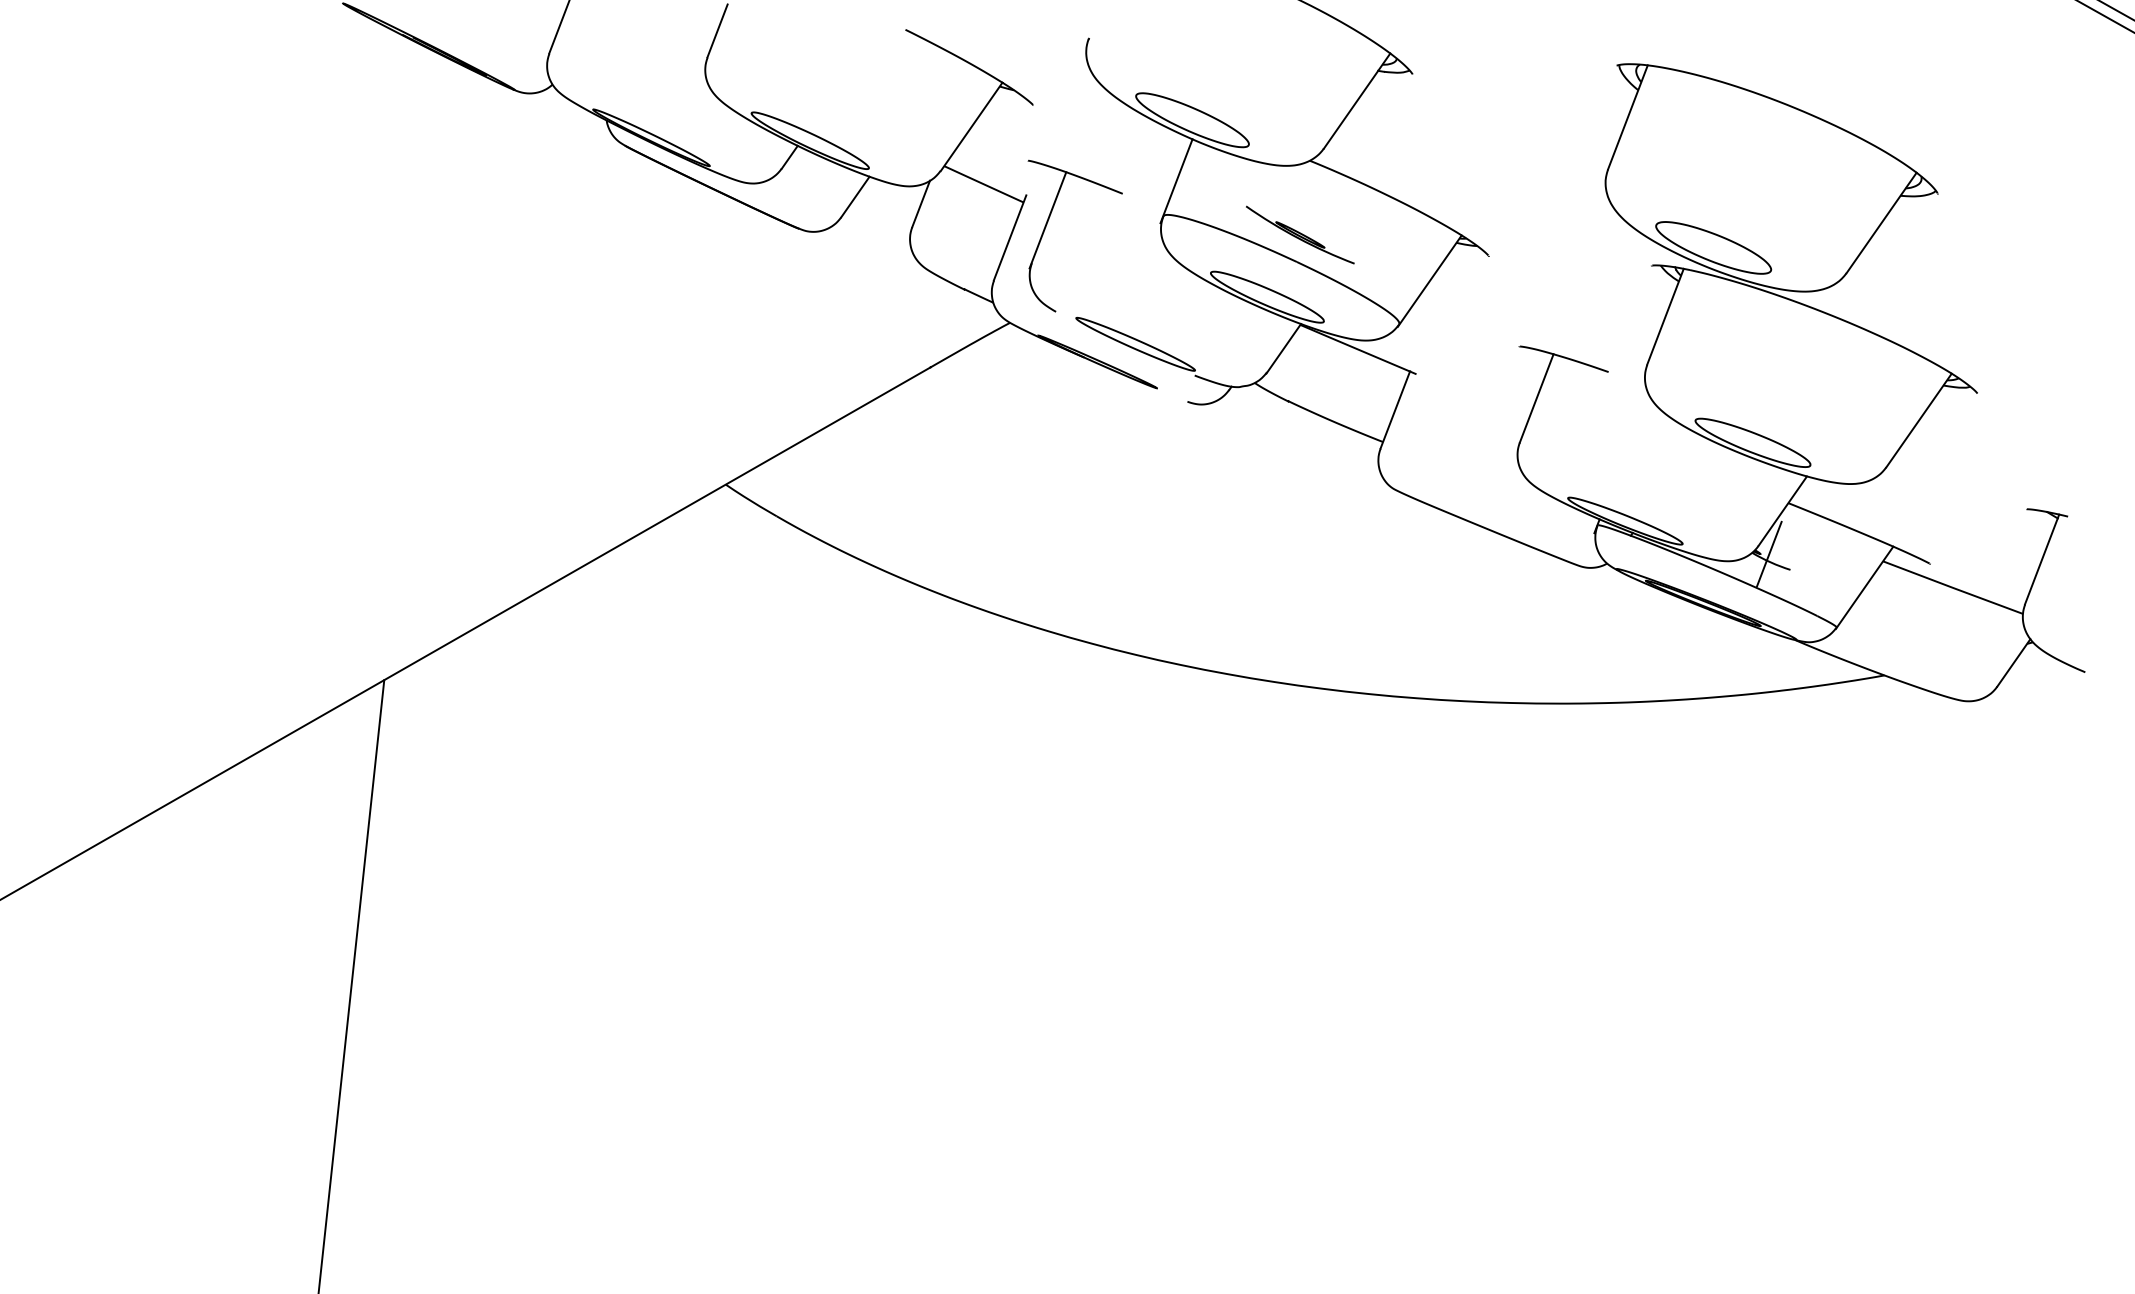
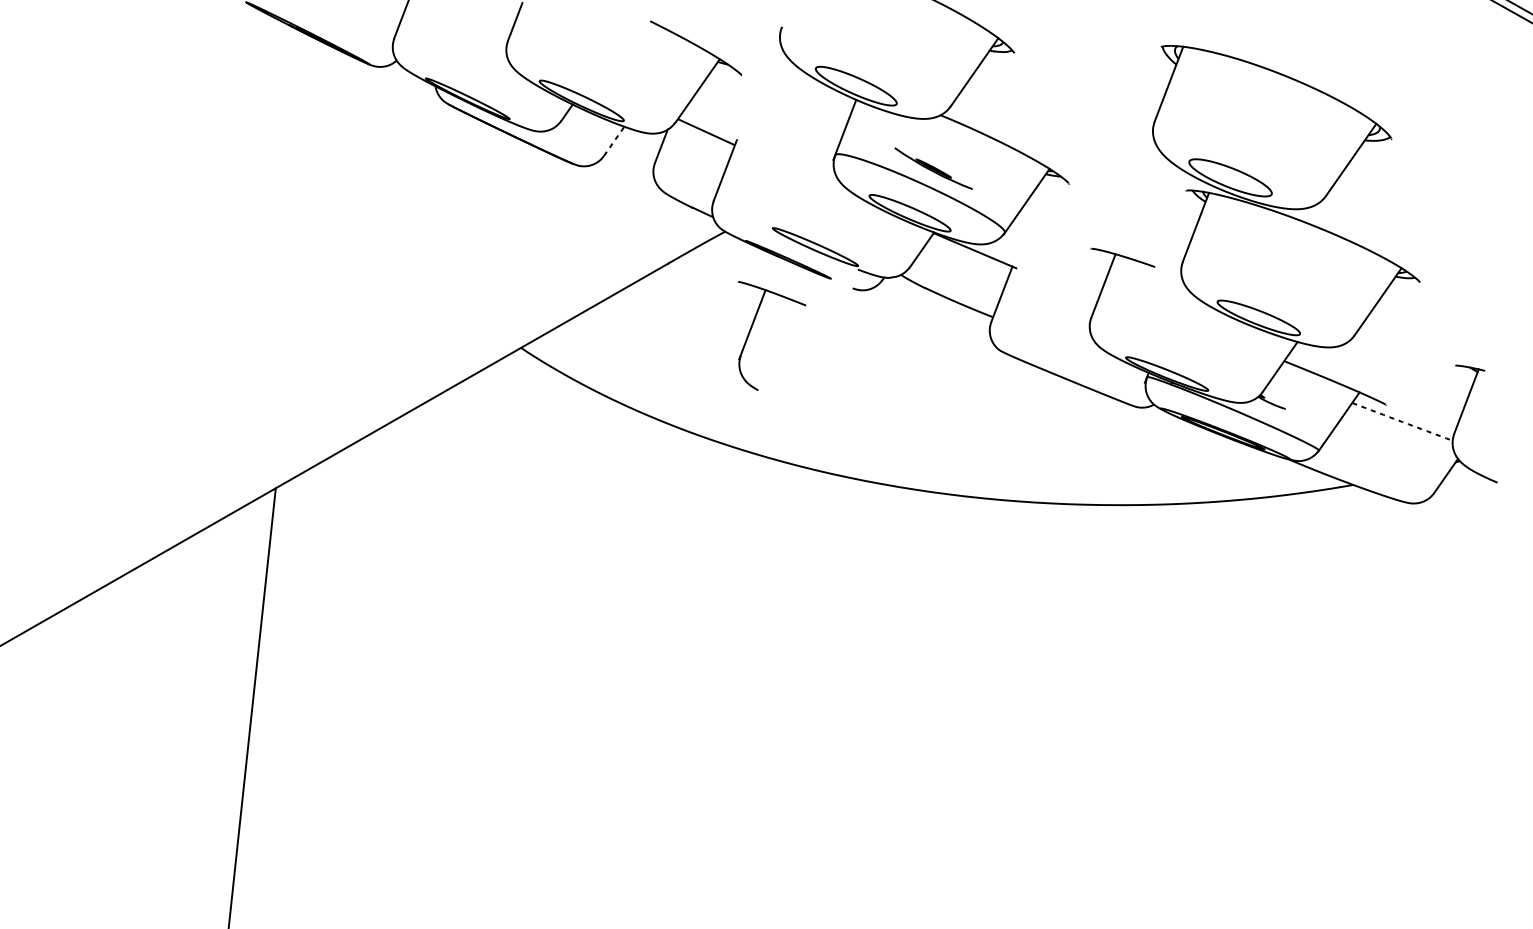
line: (855, 197) -> (614, 141), solid -> dashed
part: (1048, 222) -> (752, 326), moved
line: (1769, 553) -> (1270, 397), removed
arc: (1952, 587) -> (1402, 421), solid -> dashed

